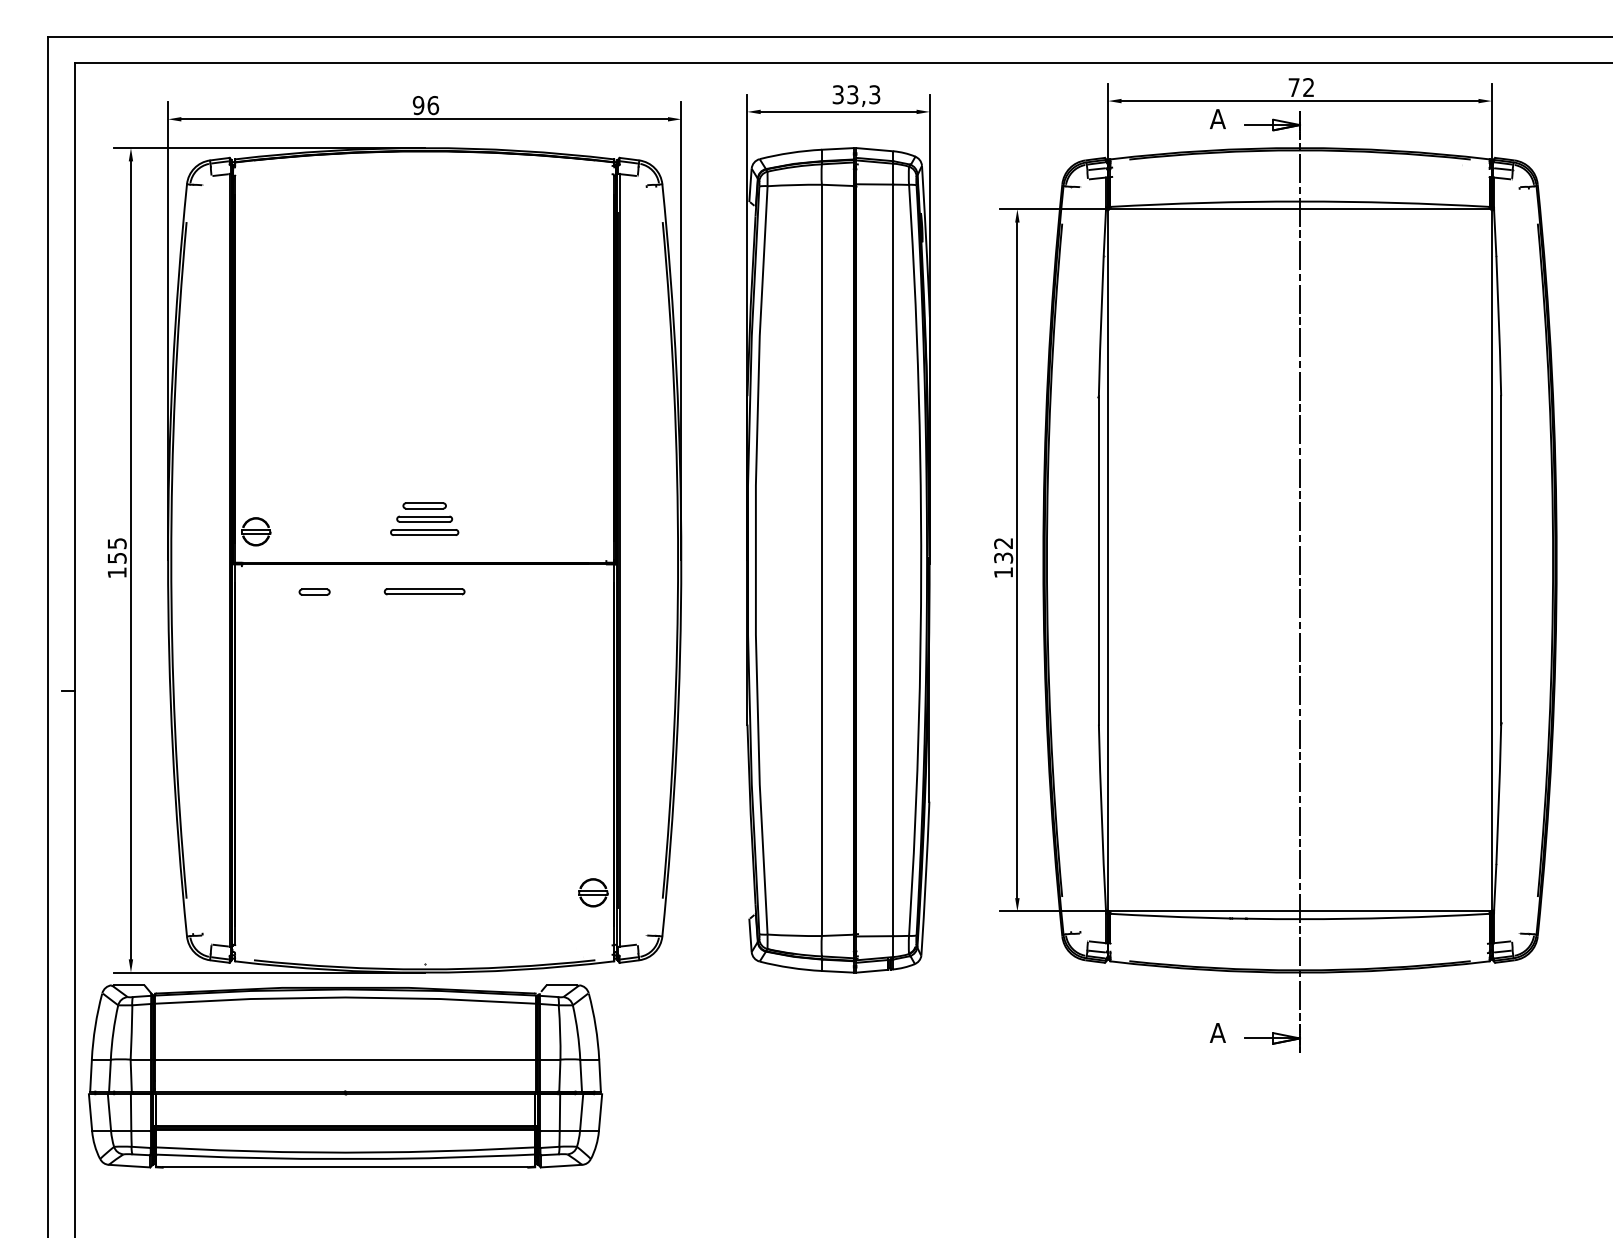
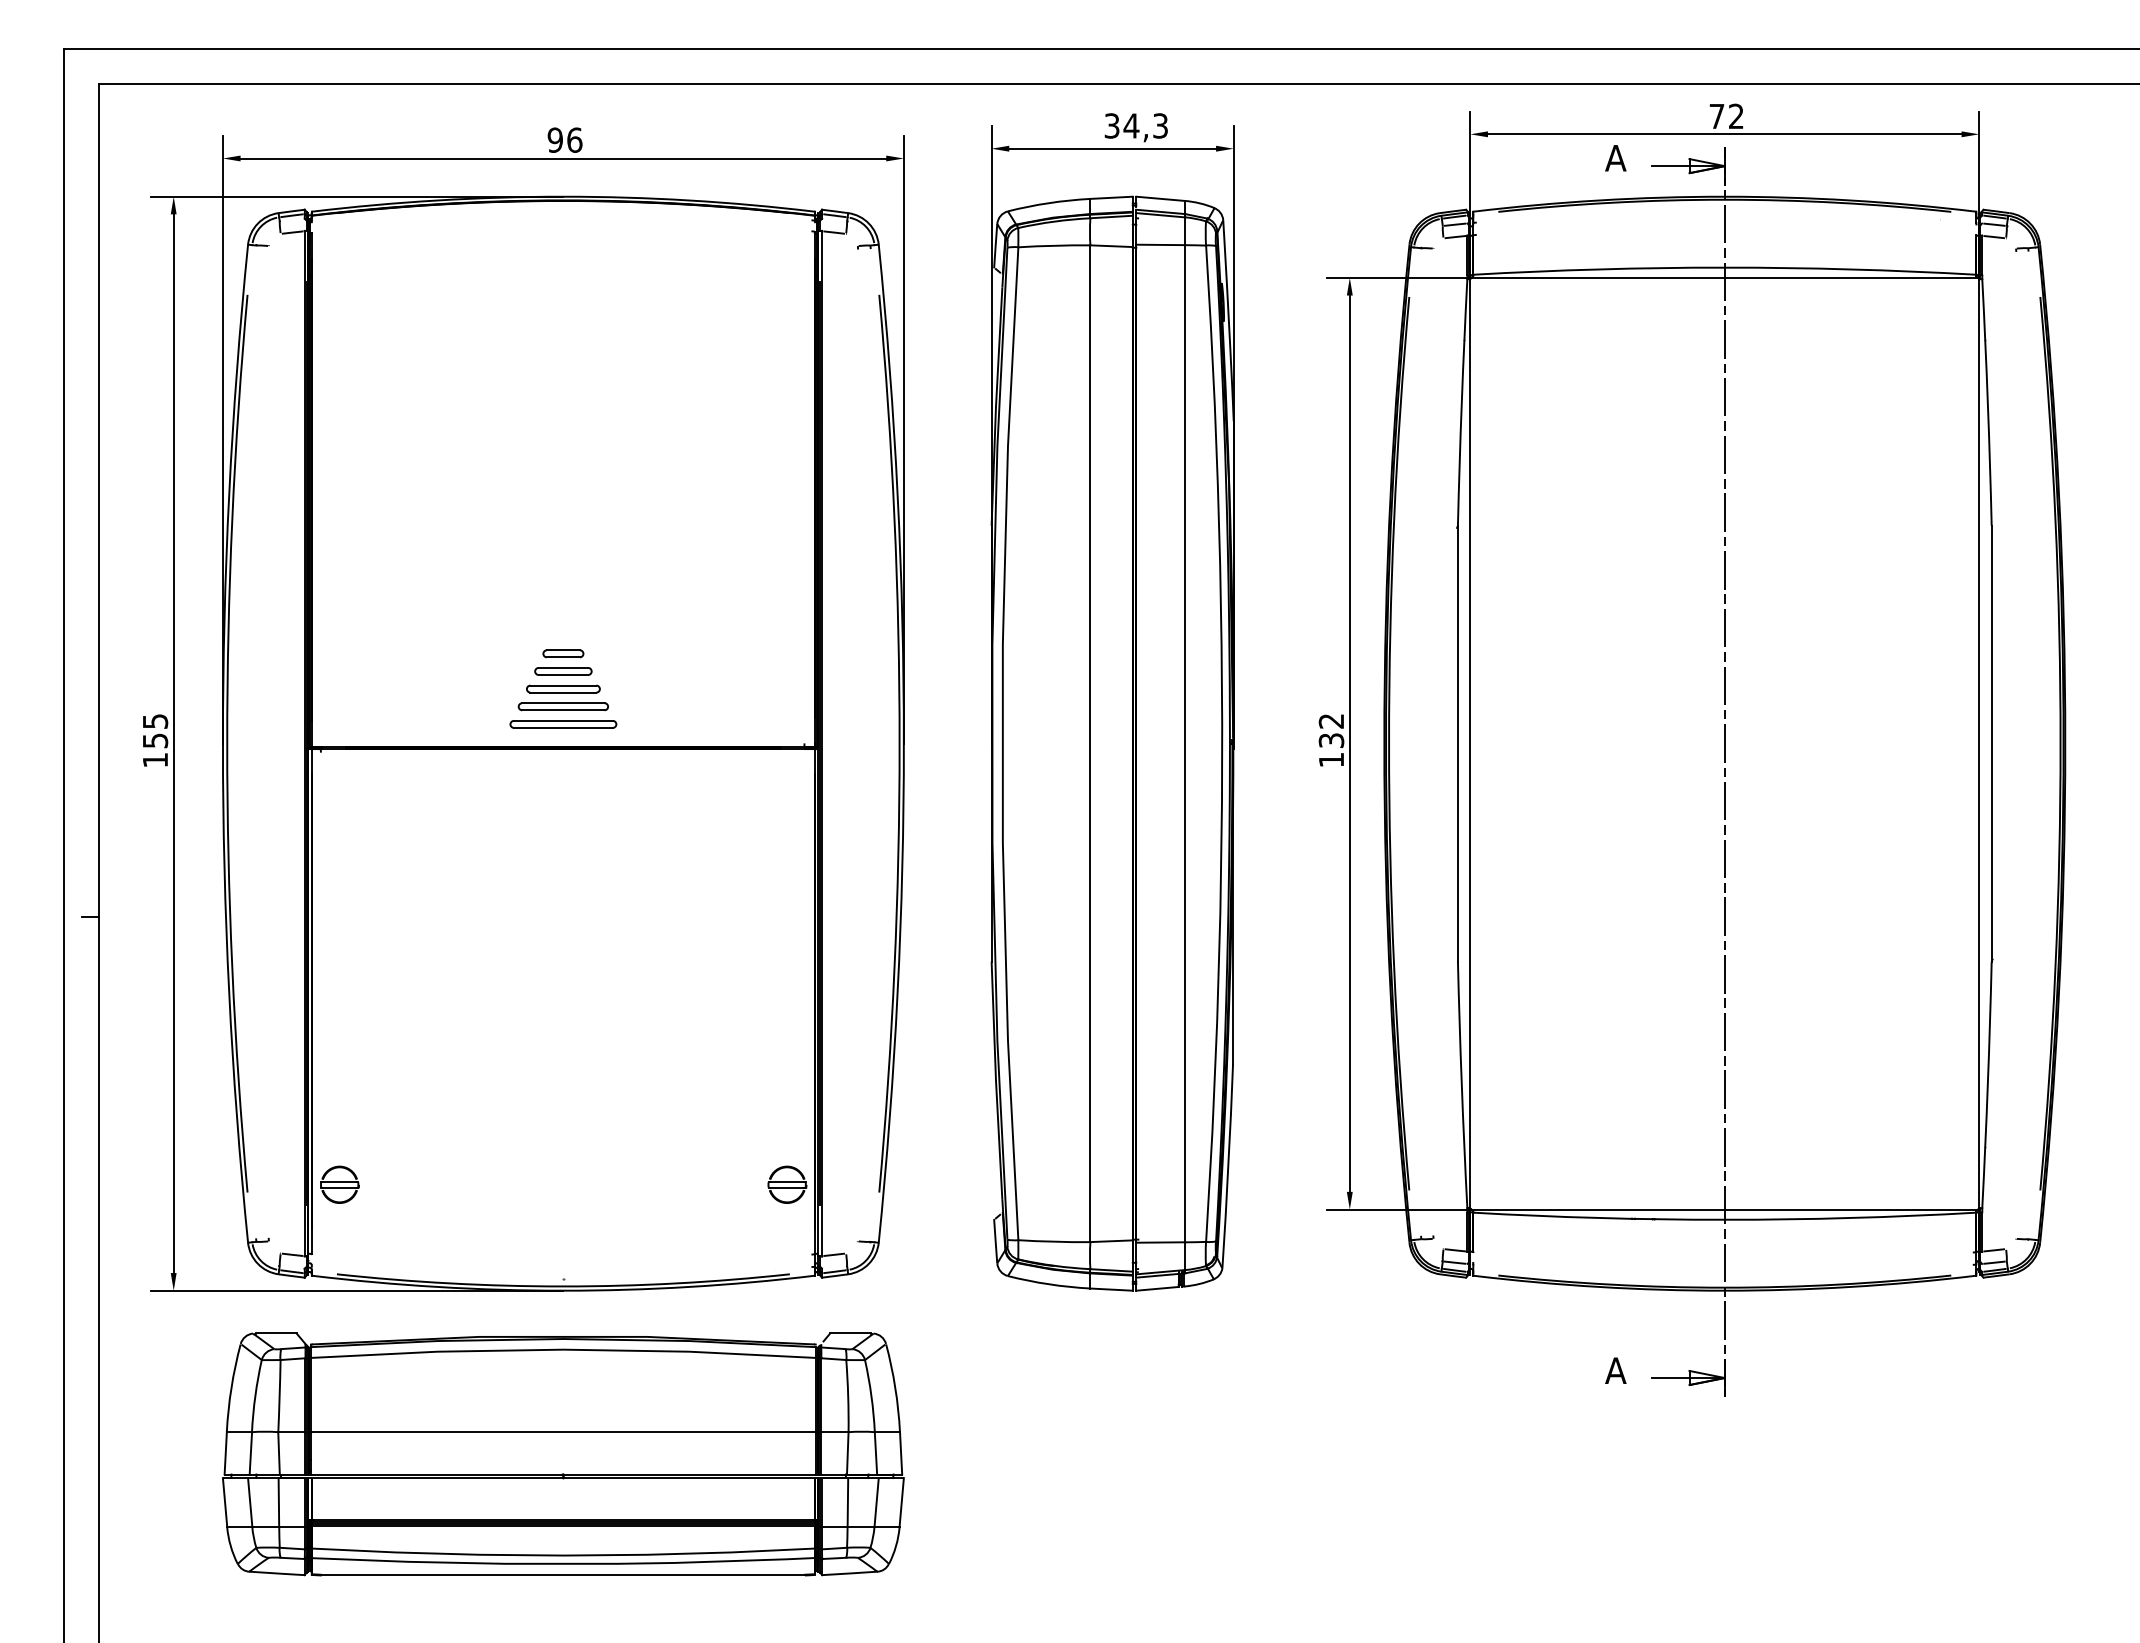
text: (852, 94) -> (1131, 125), 33,3 -> 34,3
part: (255, 531) -> (339, 1184), moved
part: (314, 591) -> (563, 653), moved
part: (424, 591) -> (563, 724), moved
part: (345, 1076) -> (563, 1454), moved

